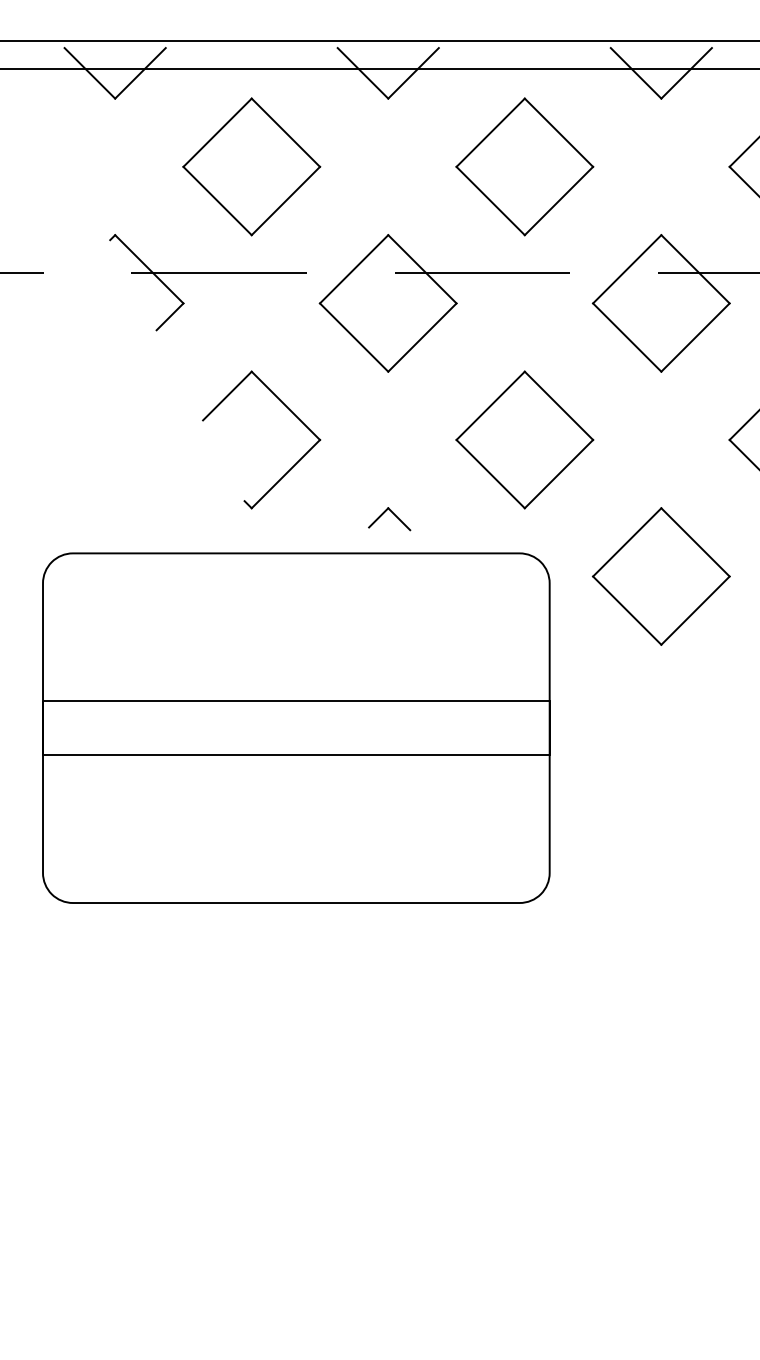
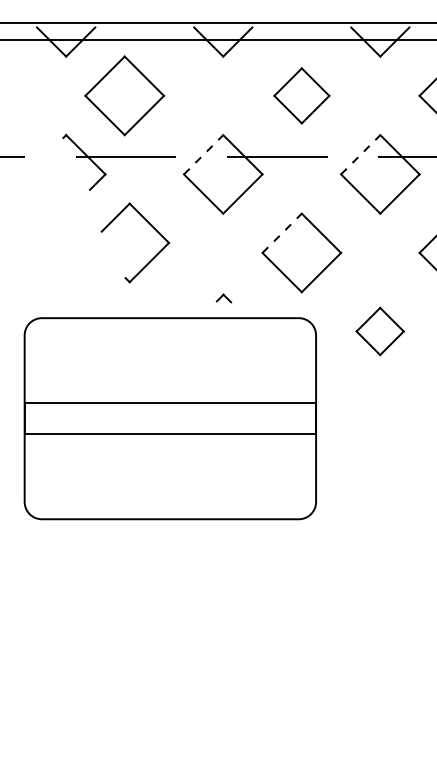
part: (251, 166) -> (124, 95), moved
part: (524, 166) -> (301, 95), size x0.7
line: (353, 268) -> (203, 154), solid -> dashed
line: (626, 268) -> (360, 154), solid -> dashed
line: (491, 406) -> (282, 233), solid -> dashed
part: (289, 411) -> (151, 226), moved
part: (388, 519) -> (223, 298), size x0.6
part: (659, 576) -> (379, 331), size x0.6

